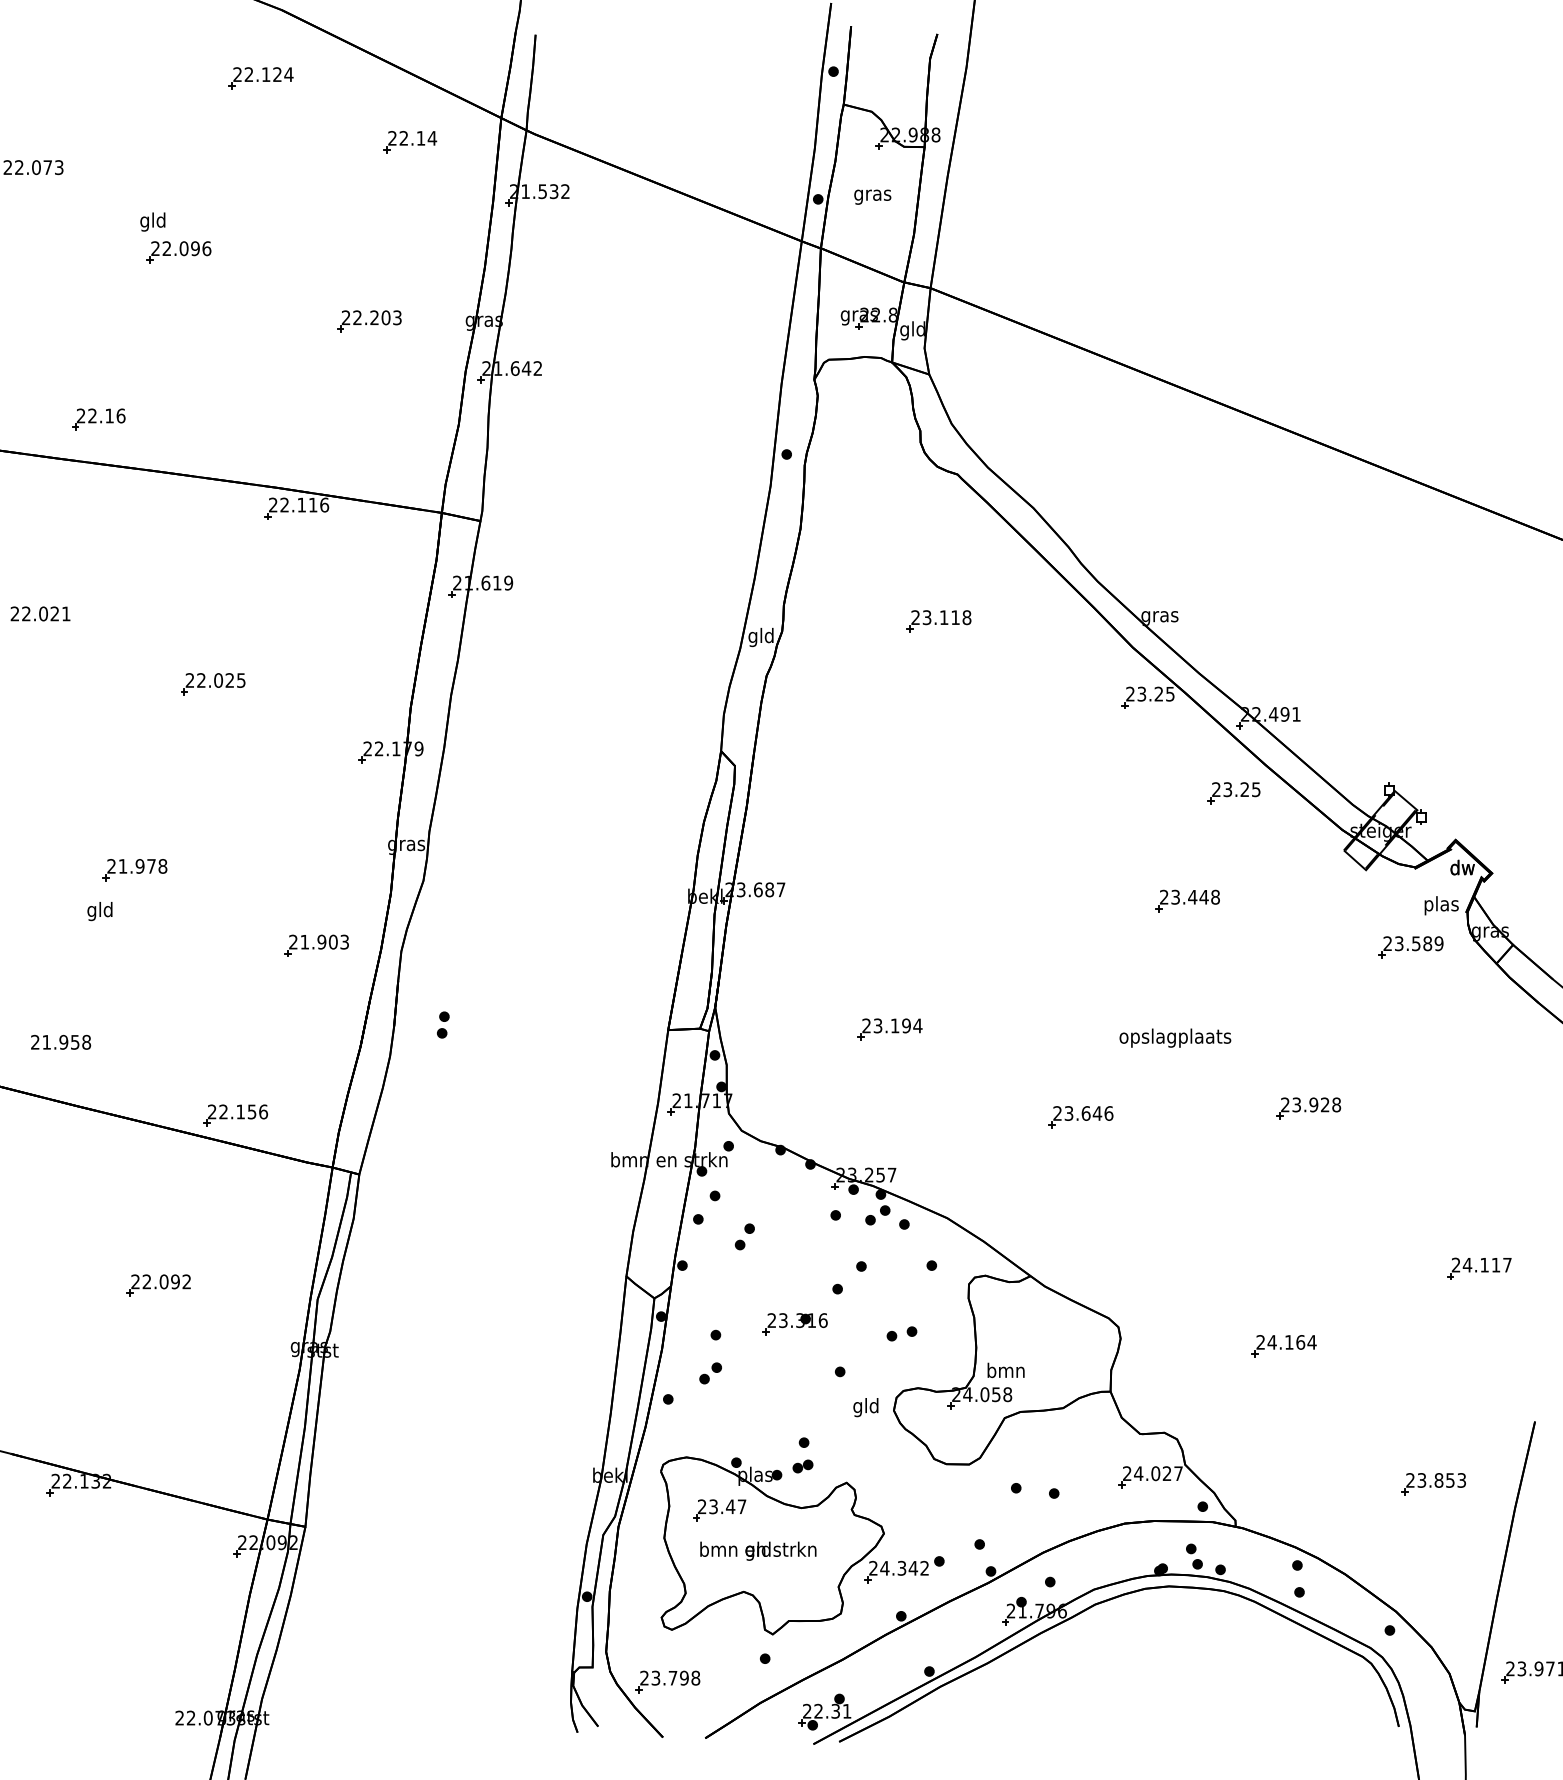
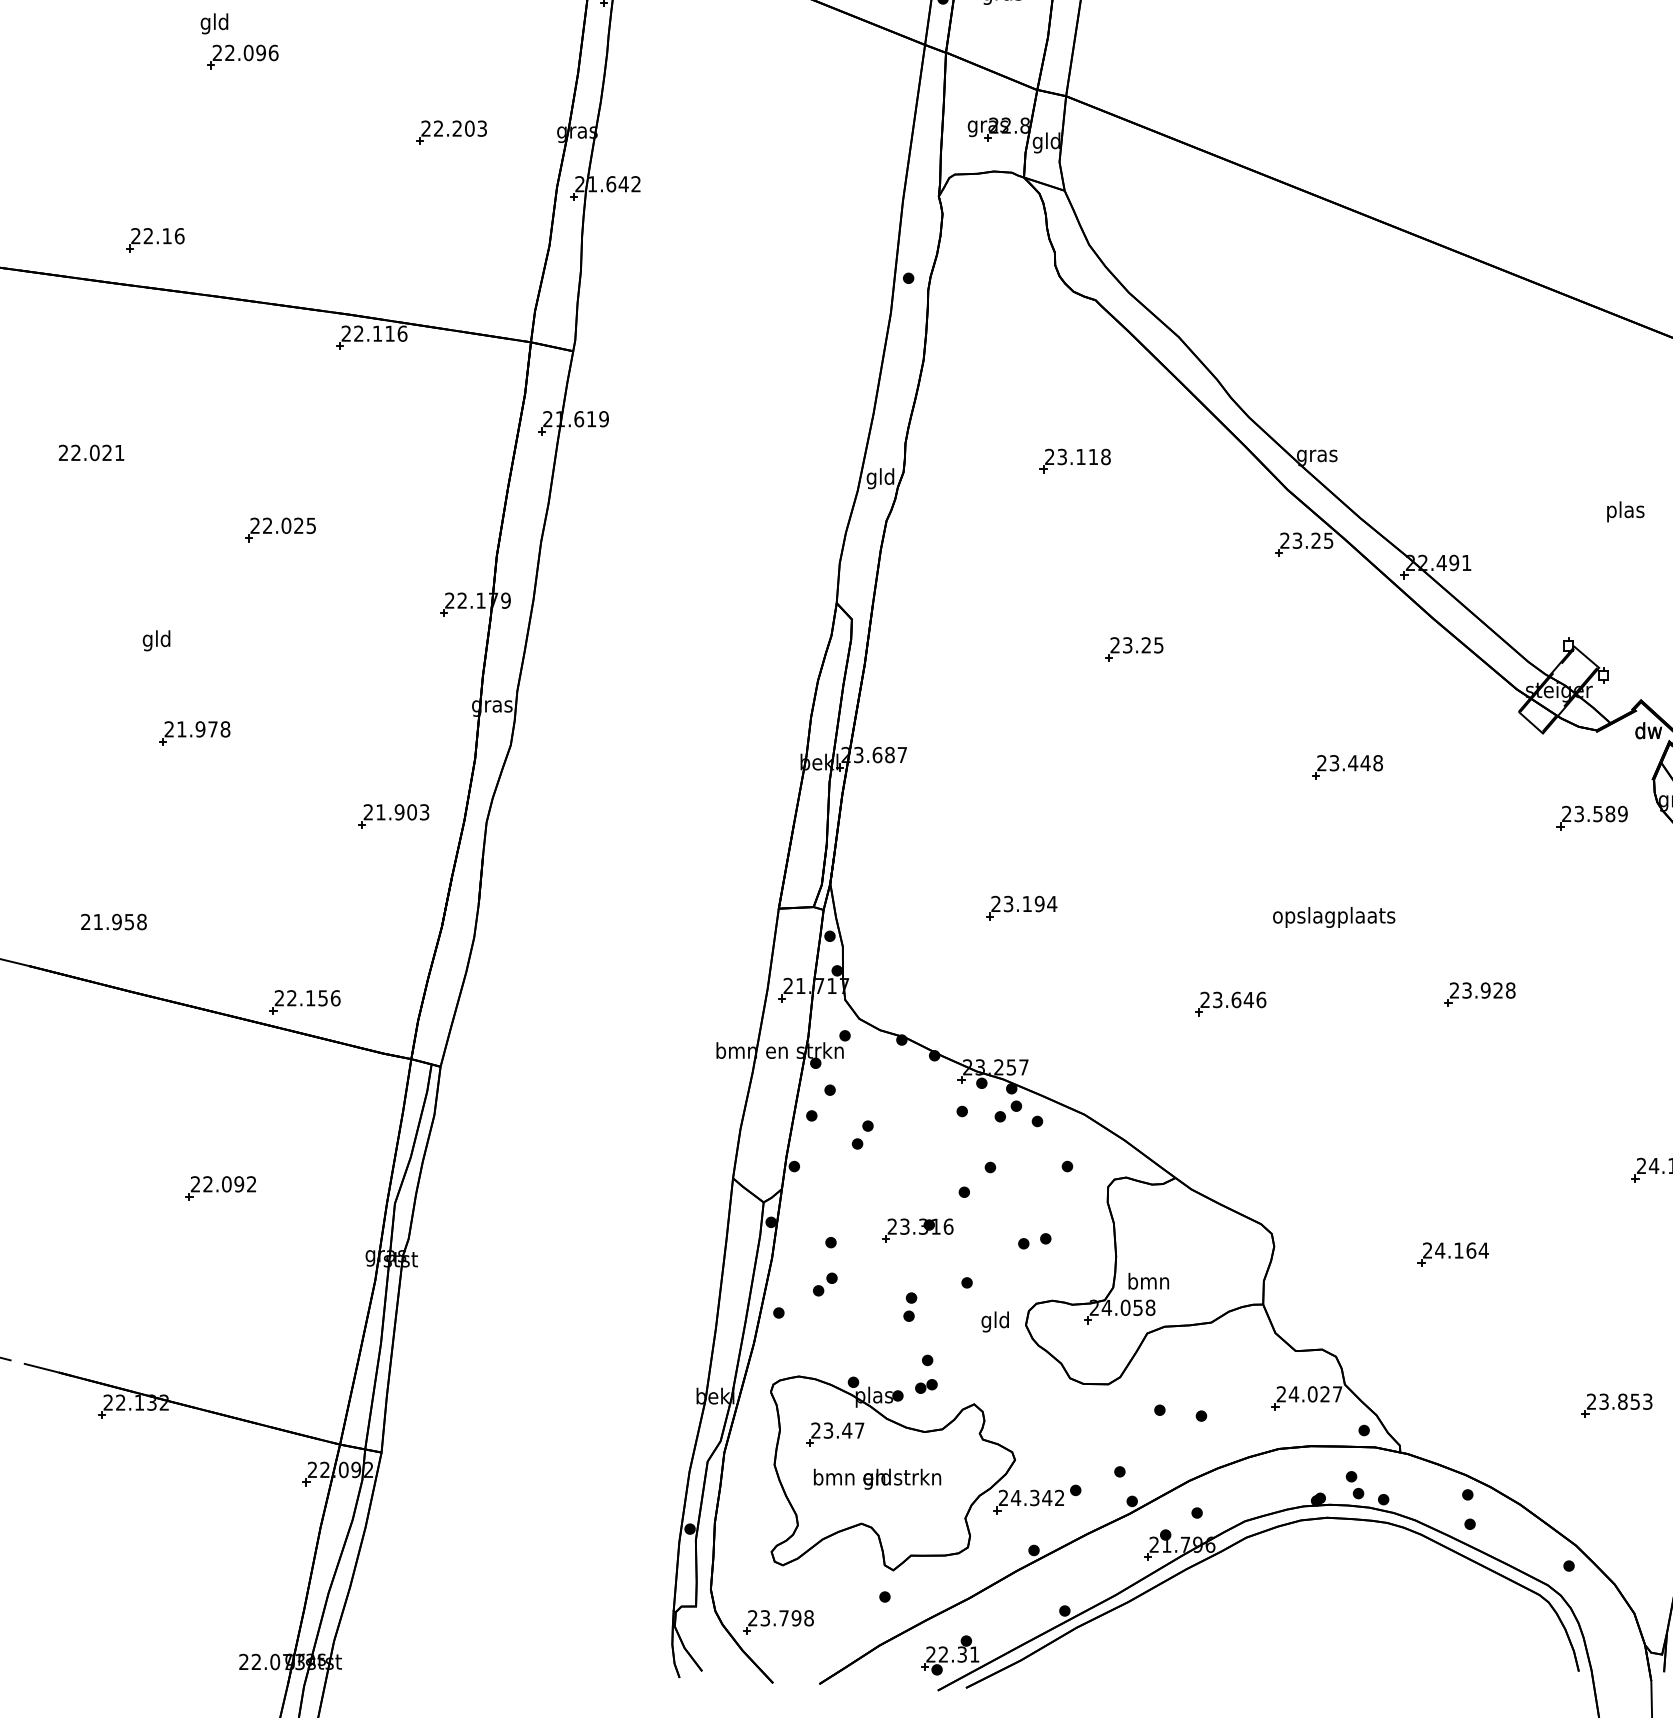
part: (1233, 793) -> (1133, 649), moved
text: (1441, 905) -> (1625, 511), moved
text: (99, 911) -> (156, 640), moved
part: (443, 1024) -> (910, 1306), moved

